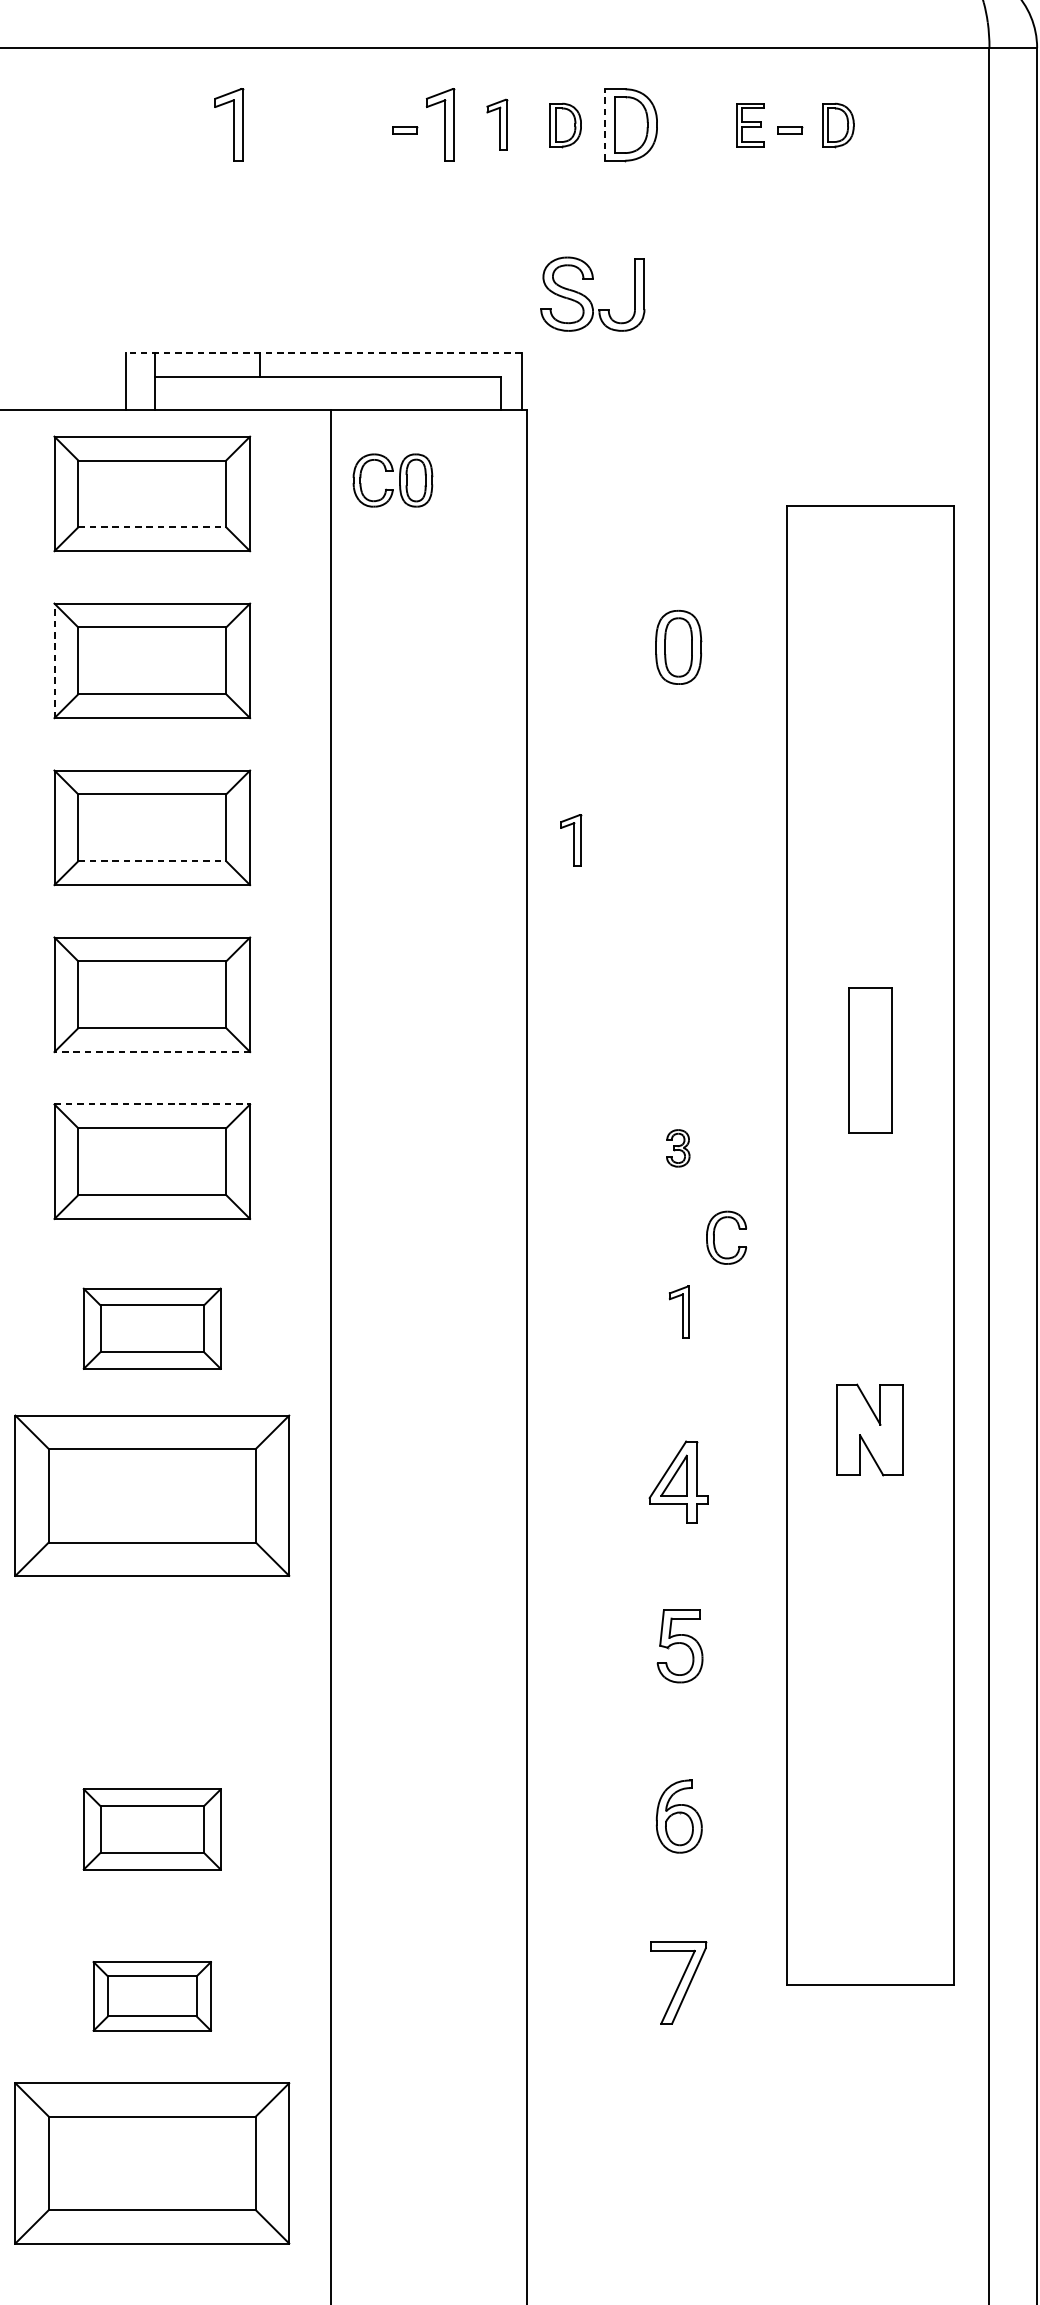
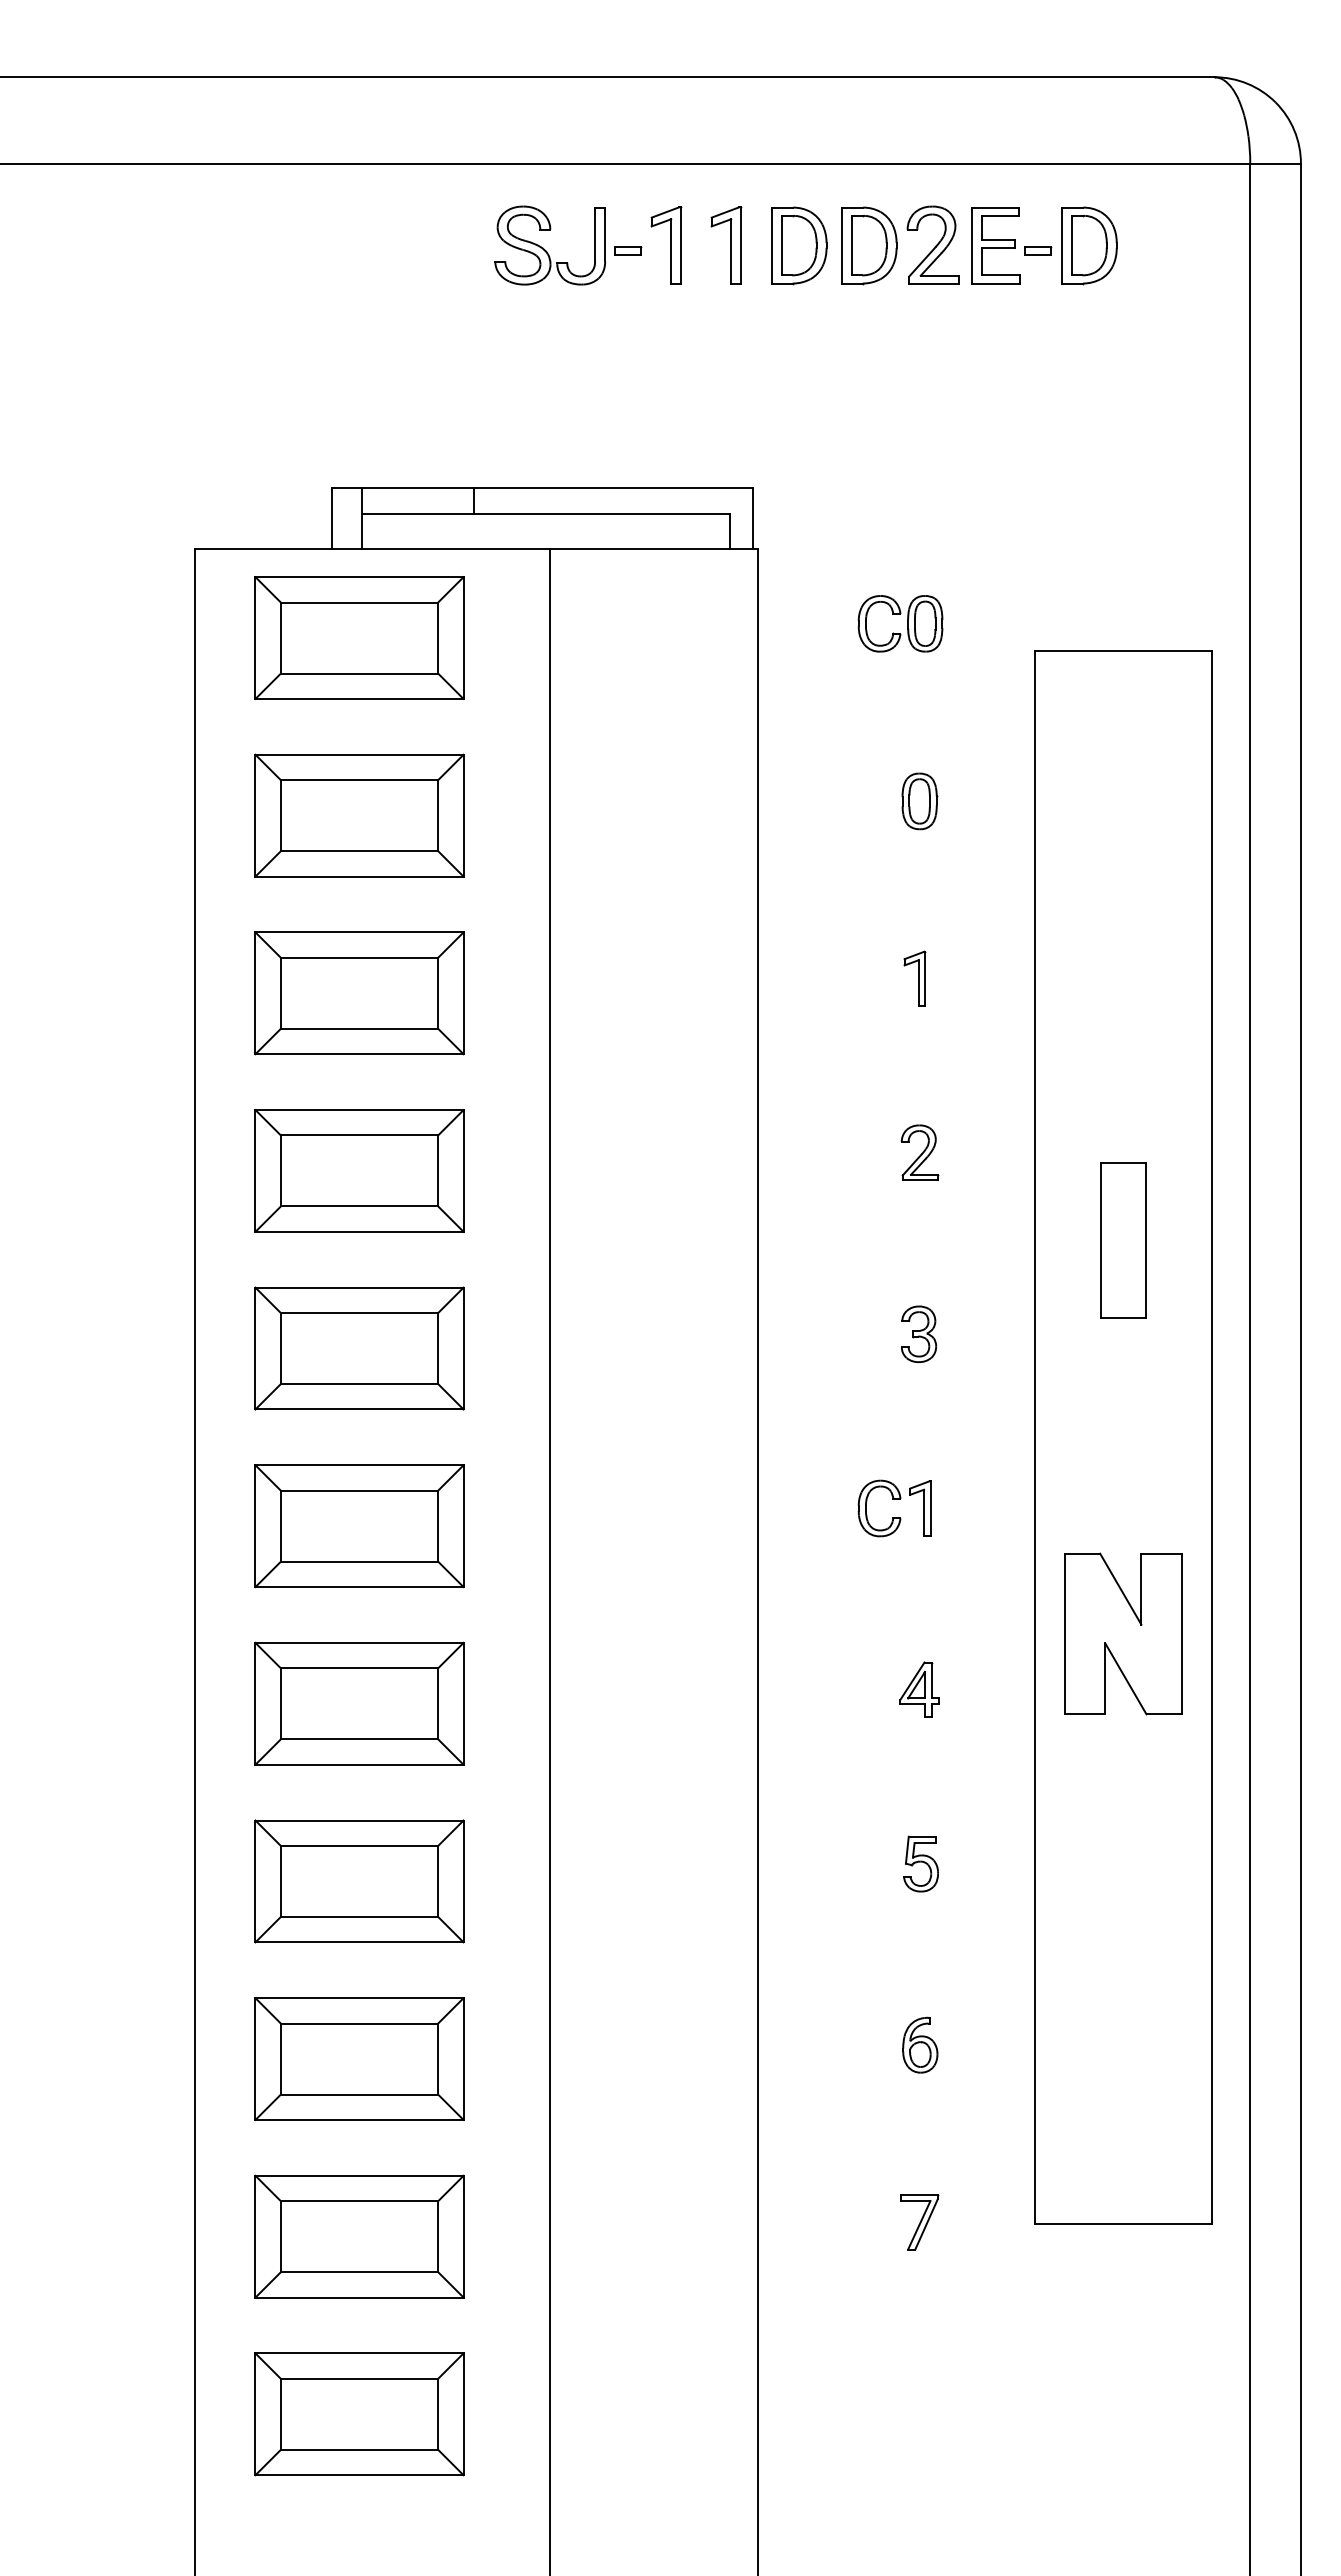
part: (229, 124) -> (441, 245), removed
part: (497, 124) -> (726, 245), size x1.43
part: (565, 124) -> (799, 245), size x1.67
line: (605, 124) -> (841, 245), dashed -> solid
part: (690, 124) -> (932, 244), added
part: (750, 124) -> (995, 245), size x1.67
part: (838, 124) -> (1089, 245), size x1.67
part: (588, 297) -> (545, 249), moved
line: (324, 353) -> (542, 488), dashed -> solid
part: (399, 480) -> (907, 623), moved
line: (152, 527) -> (359, 673), dashed -> solid
part: (678, 647) -> (919, 801), size x0.71
line: (54, 660) -> (255, 815), dashed -> solid
part: (570, 840) -> (914, 978), moved
line: (152, 860) -> (359, 1028), dashed -> solid
part: (678, 977) -> (919, 1152), added
line: (152, 1051) -> (359, 1231), dashed -> solid
line: (153, 1104) -> (360, 1287), dashed -> solid
part: (678, 1148) -> (919, 1334), size x1.43
part: (714, 1237) -> (866, 1508), moved
part: (152, 1328) -> (359, 1526), size x1.43
part: (870, 1429) -> (1123, 1633), size x1.67
part: (678, 1482) -> (919, 1689), size x0.62
part: (152, 1495) -> (359, 1703), size x0.71
part: (679, 1645) -> (920, 1863), size x0.71
part: (152, 1662) -> (359, 1881), added
part: (679, 1815) -> (920, 2044), size x0.71
part: (152, 1829) -> (359, 2058), size x1.43
part: (678, 1983) -> (919, 2222), size x0.62
part: (152, 1996) -> (359, 2236), size x1.67
part: (152, 2163) -> (359, 2414), size x0.71

